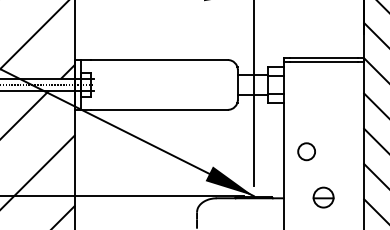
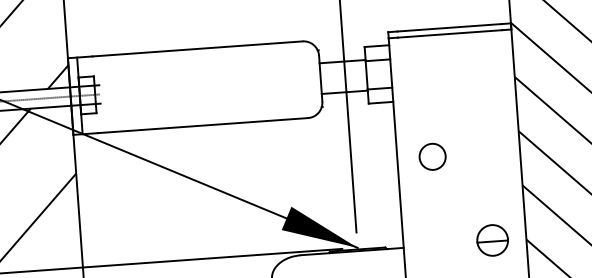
circle: (306, 151) -> (432, 156), moved
part: (323, 197) -> (492, 240), moved

